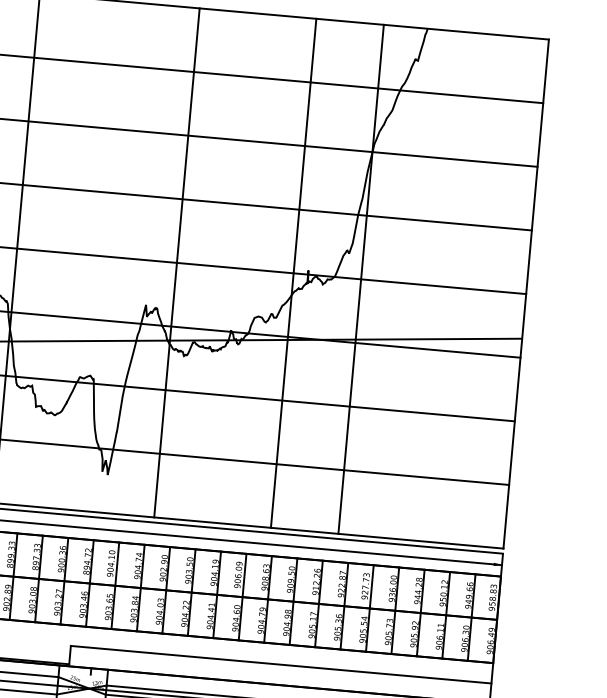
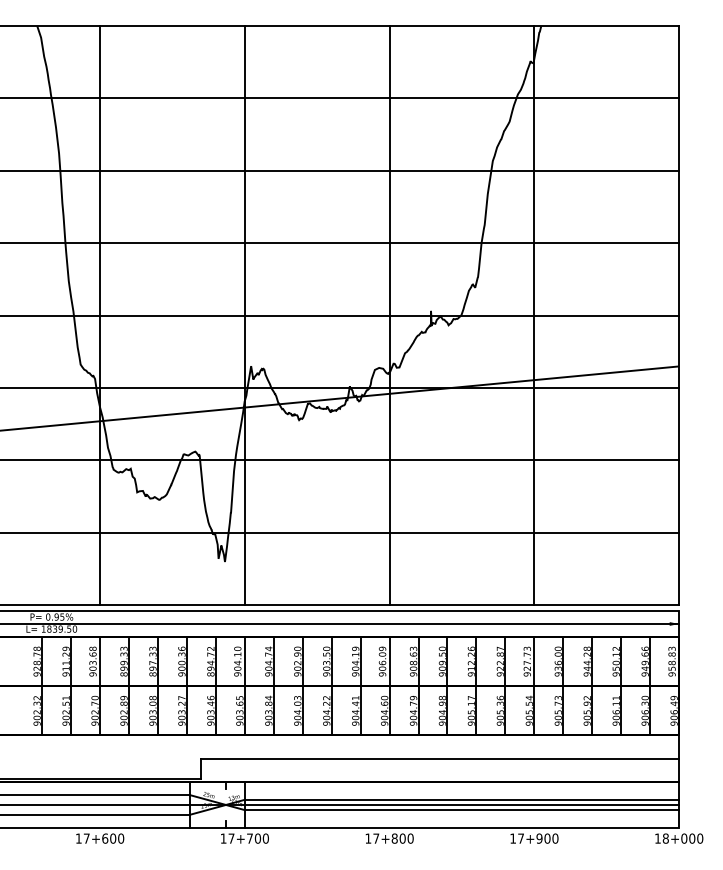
line: (176, 262) -> (244, 315), moved
line: (293, 273) -> (389, 315), moved
line: (361, 279) -> (534, 315), moved

